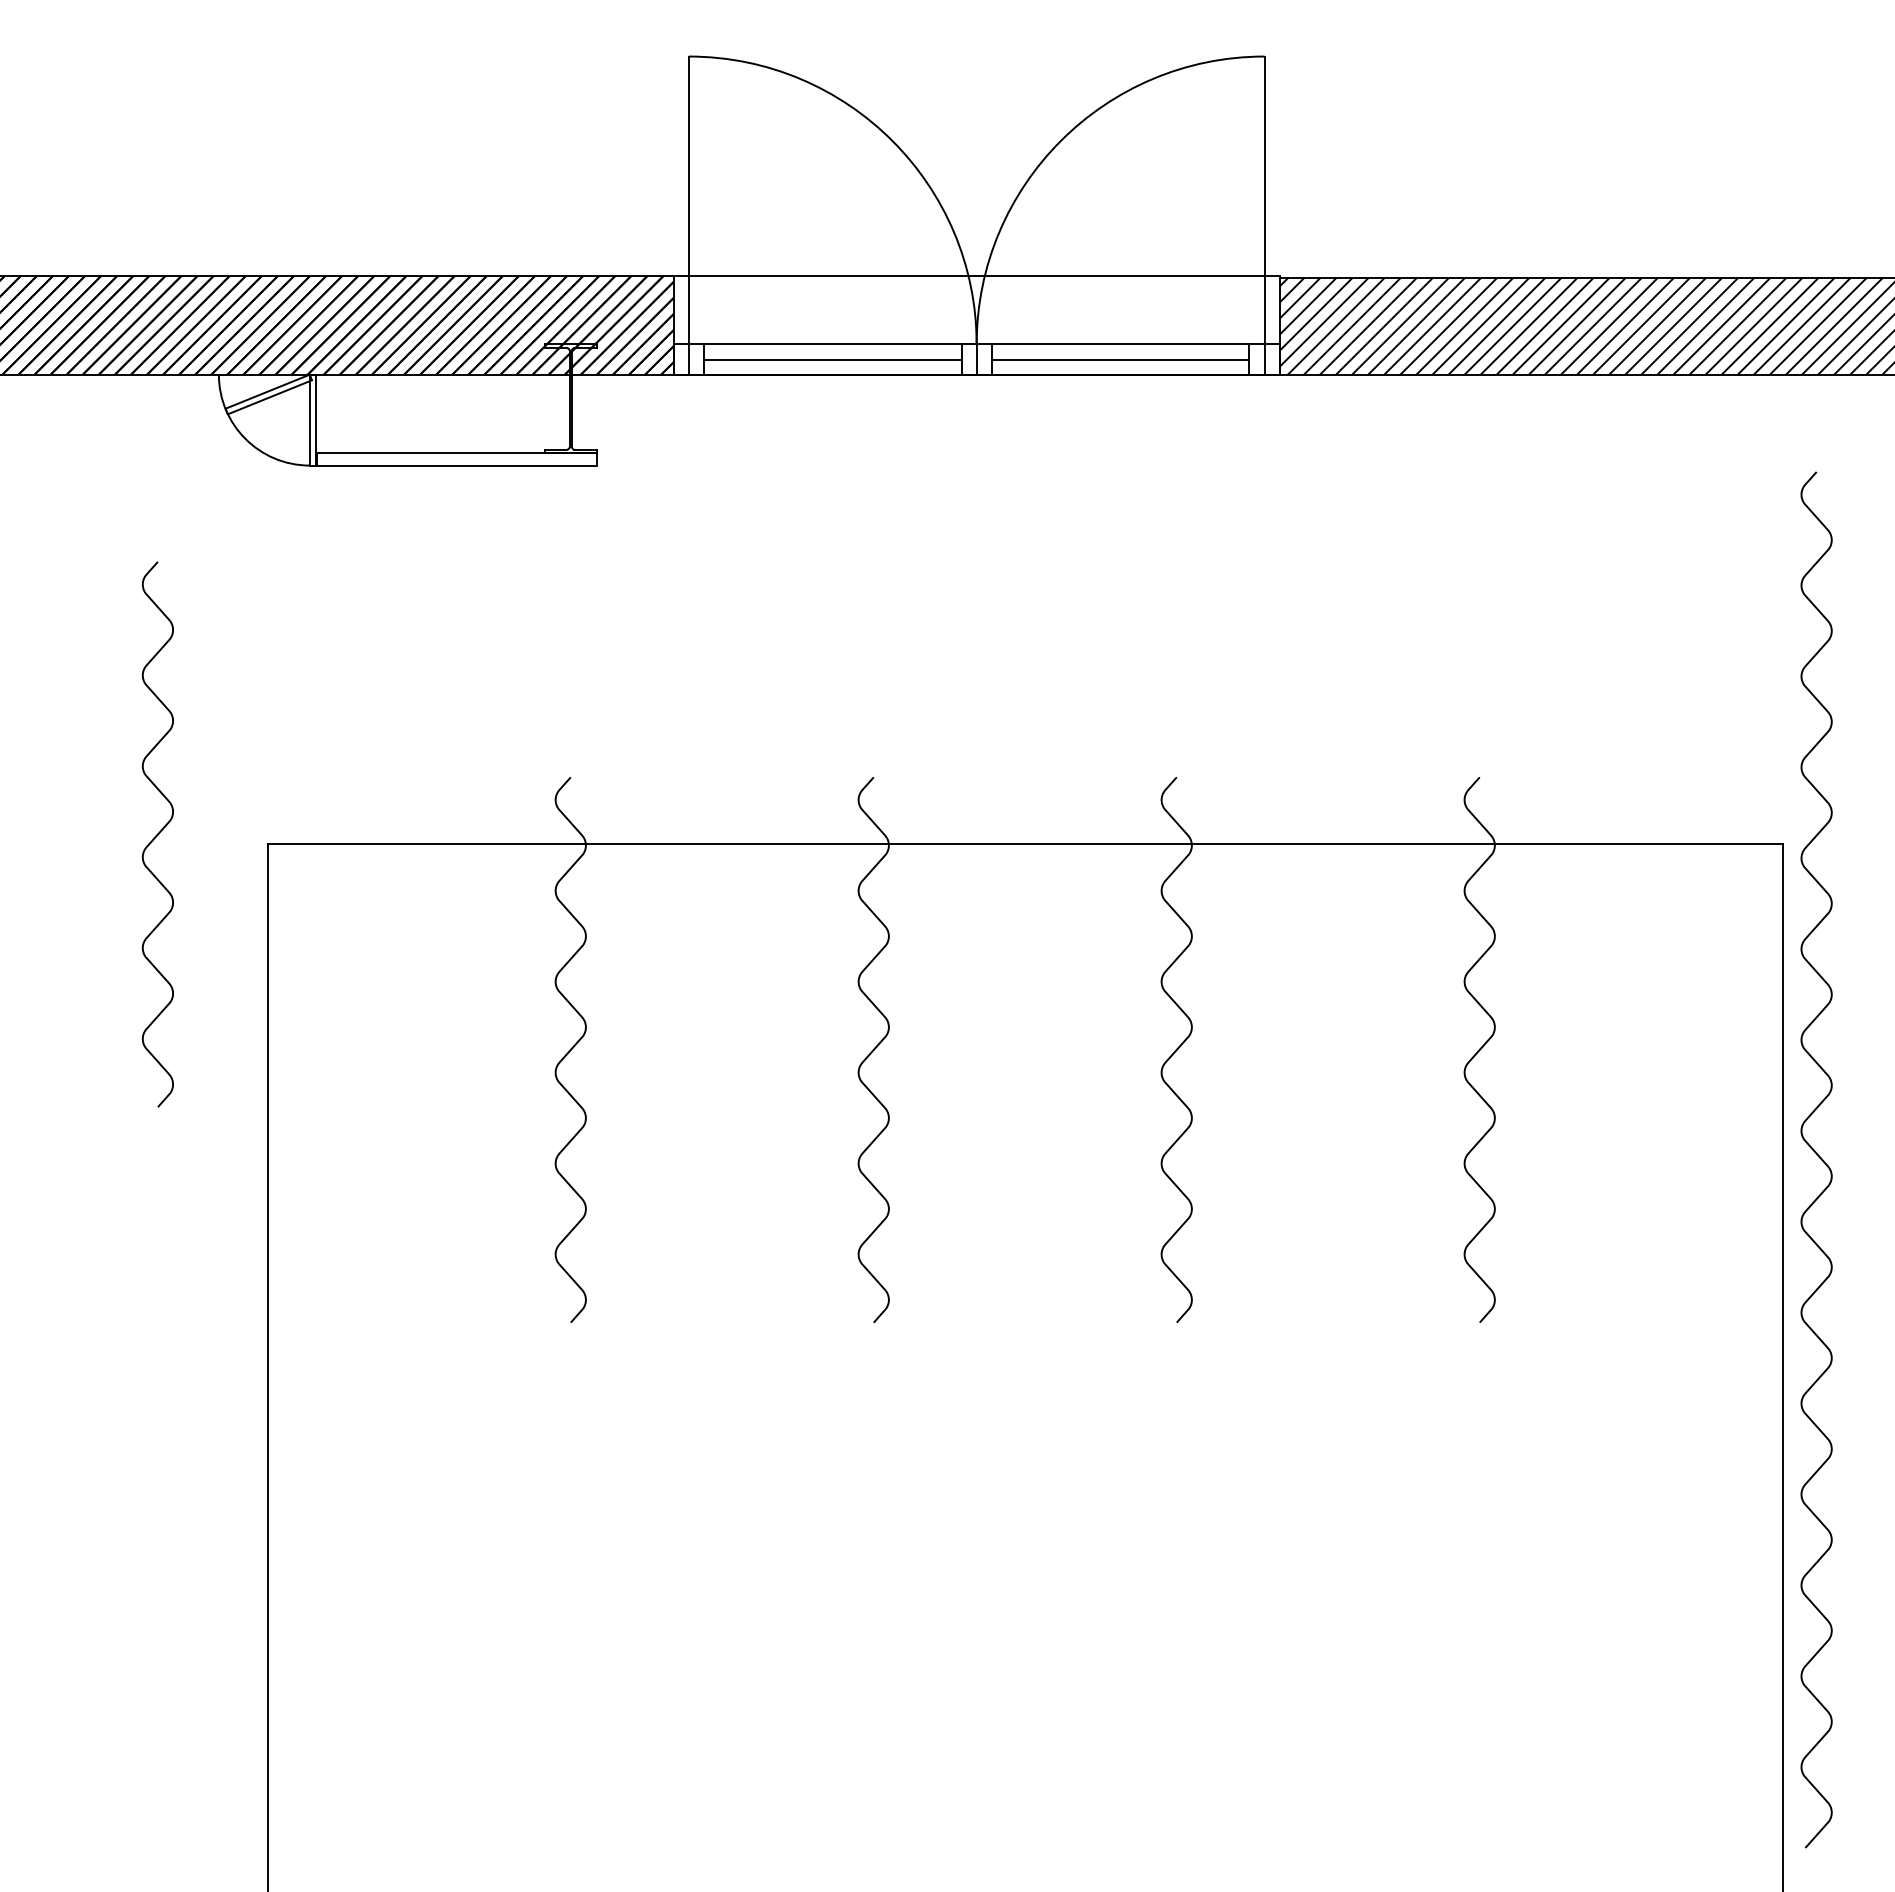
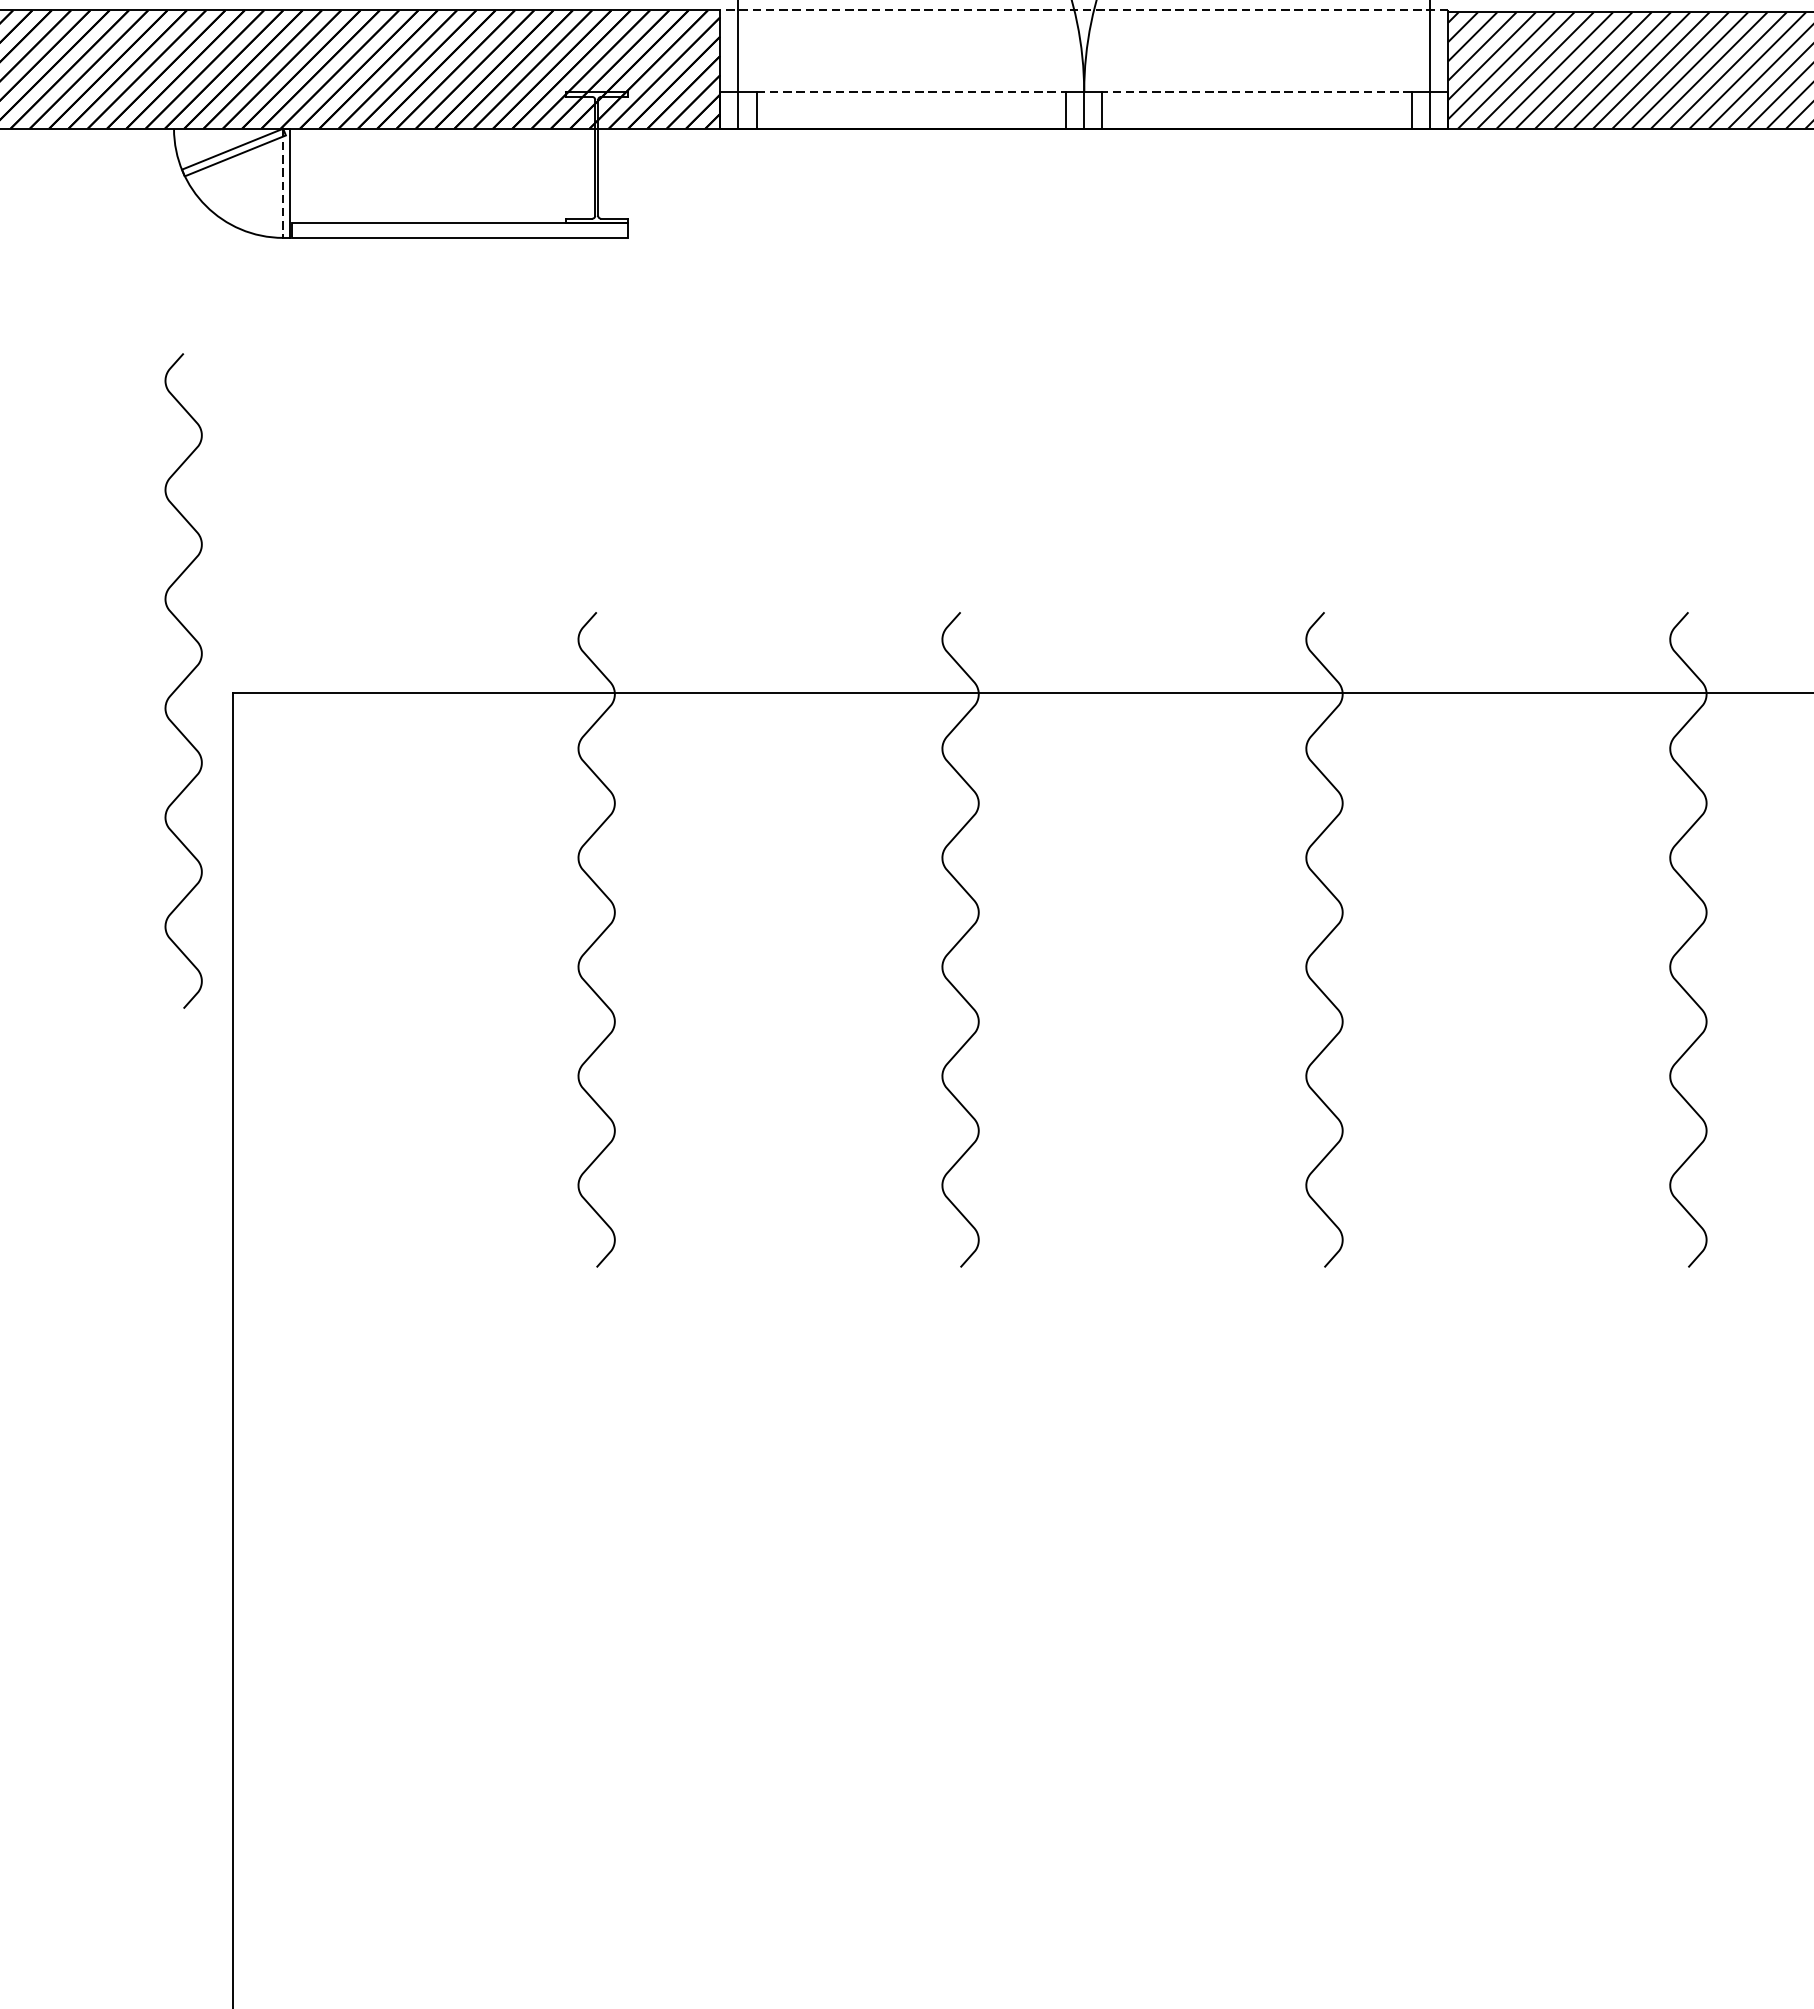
line: (976, 276) -> (1083, 10), solid -> dashed
line: (832, 344) -> (911, 92), solid -> dashed
line: (1120, 344) -> (1256, 92), solid -> dashed
line: (832, 359) -> (911, 110), removed
line: (1120, 359) -> (1256, 110), removed
line: (309, 420) -> (282, 183), solid -> dashed
curve: (157, 834) -> (183, 681), moved

